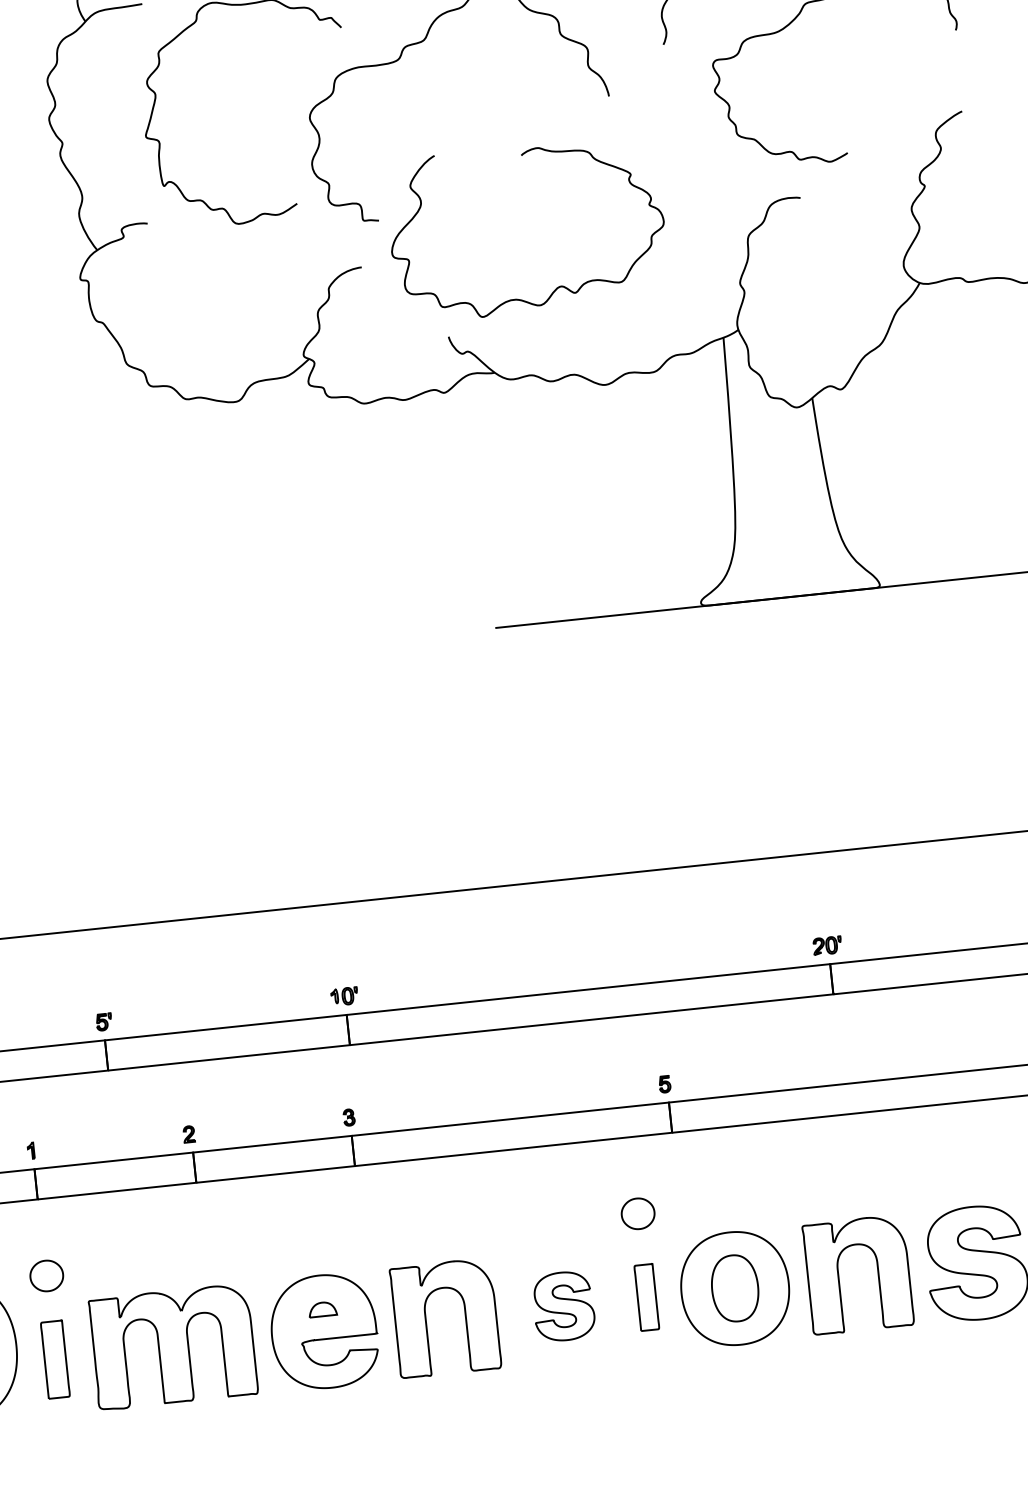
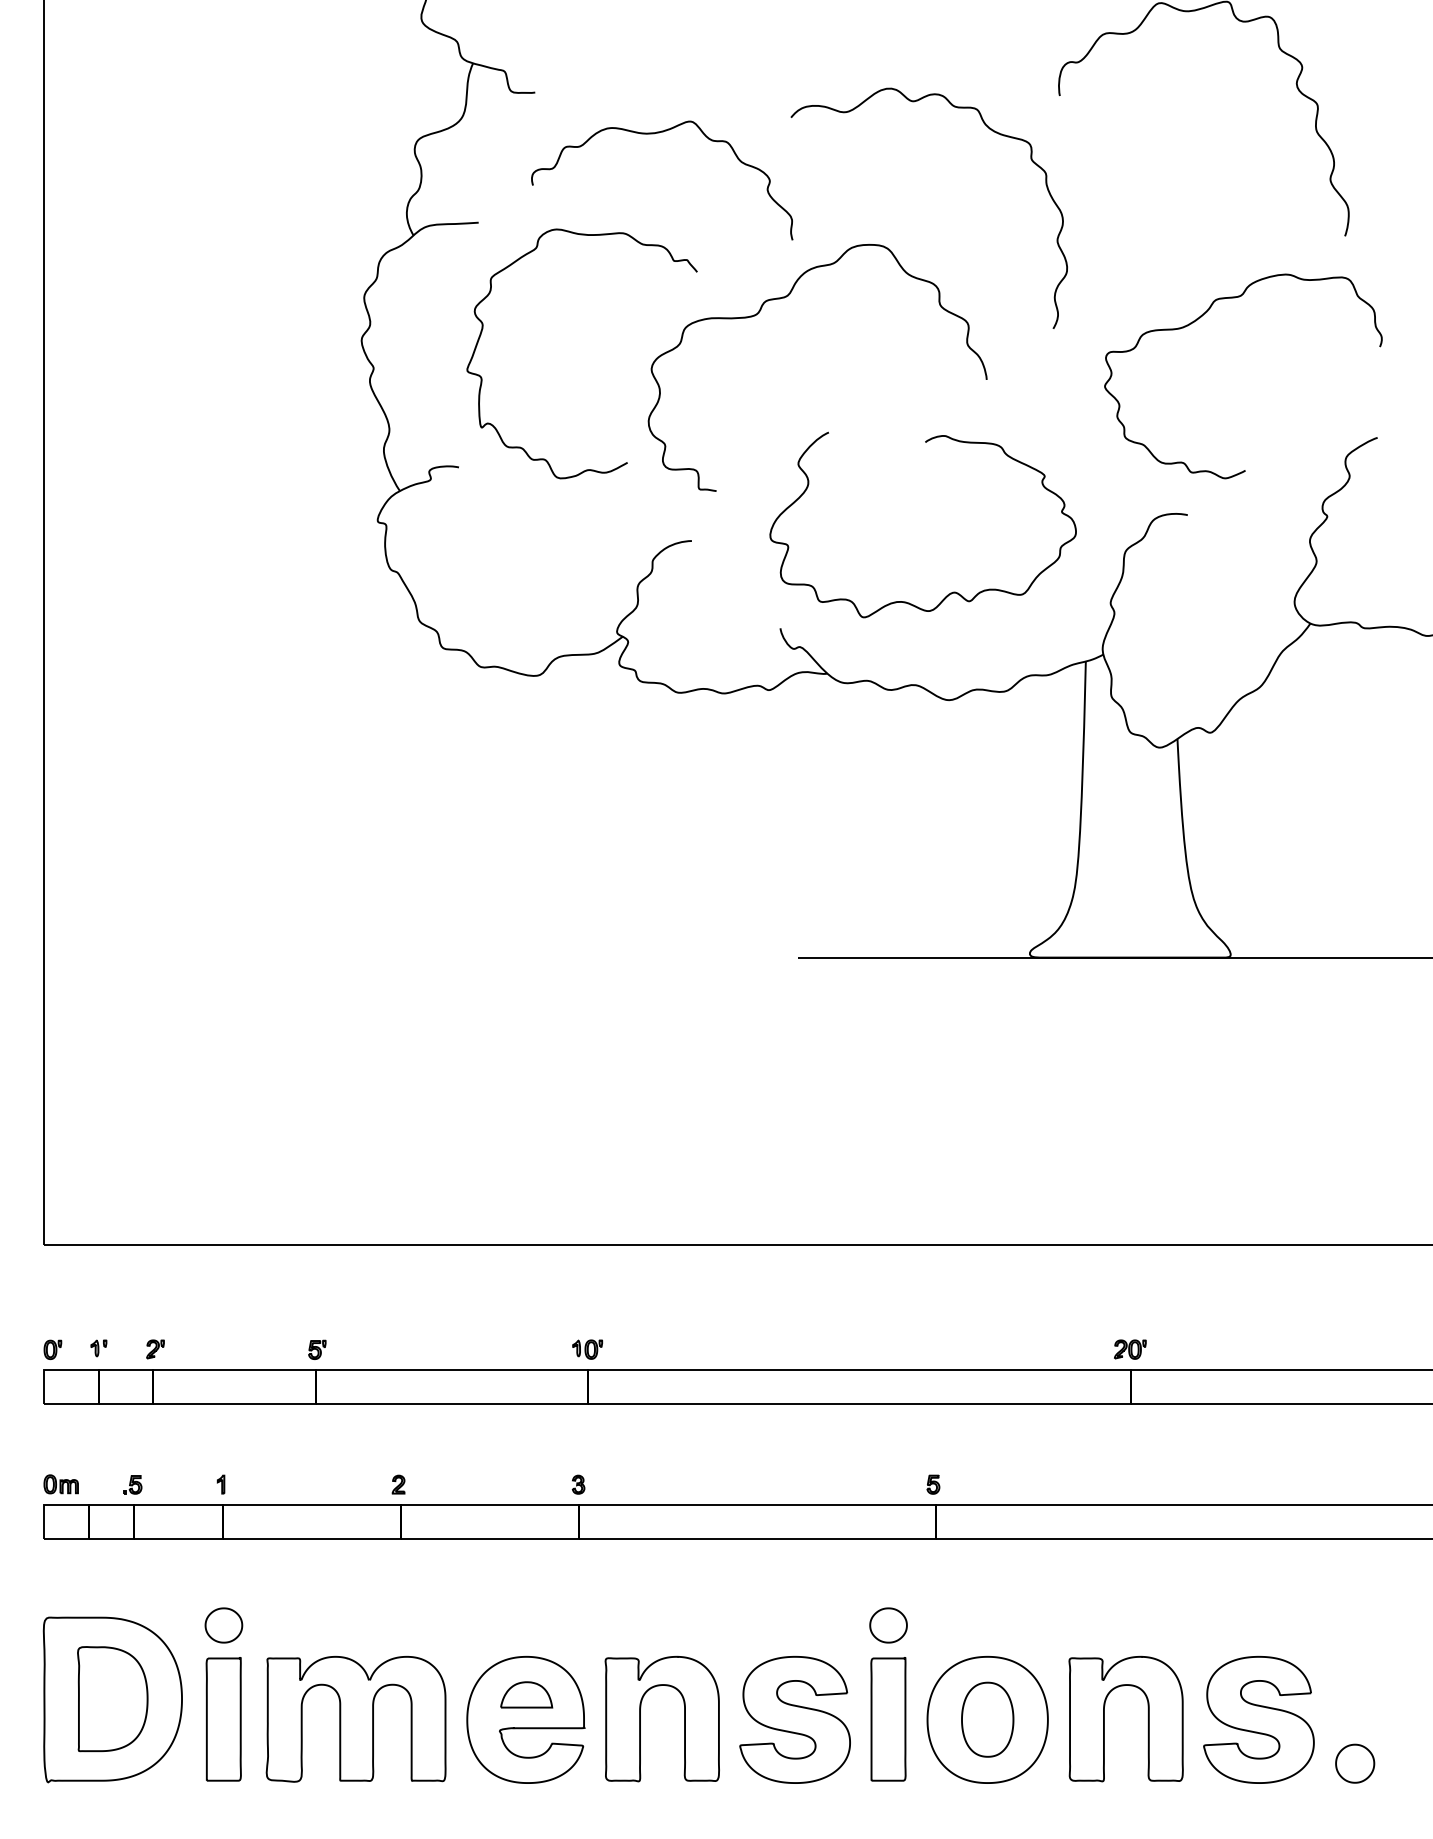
curve: (557, 286) -> (950, 592), moved
part: (646, 1297) -> (888, 1719), size x1.67
part: (563, 1306) -> (794, 1719), size x1.67
part: (322, 1309) -> (526, 1694), size x1.67
part: (55, 1359) -> (223, 1719), size x1.43

